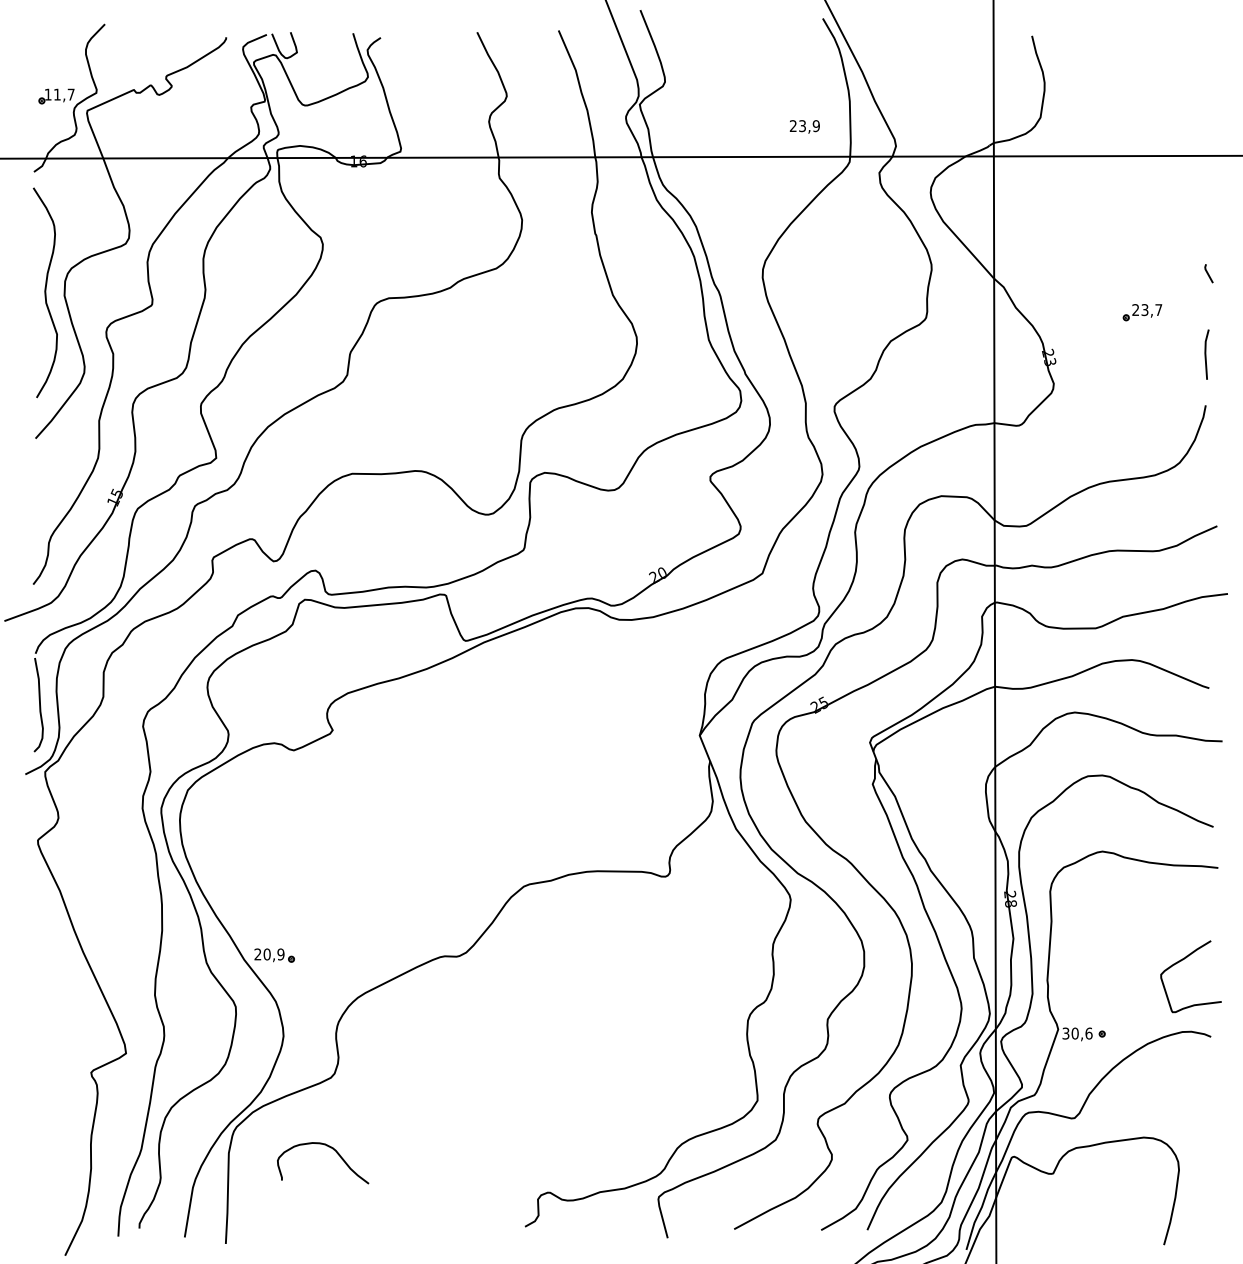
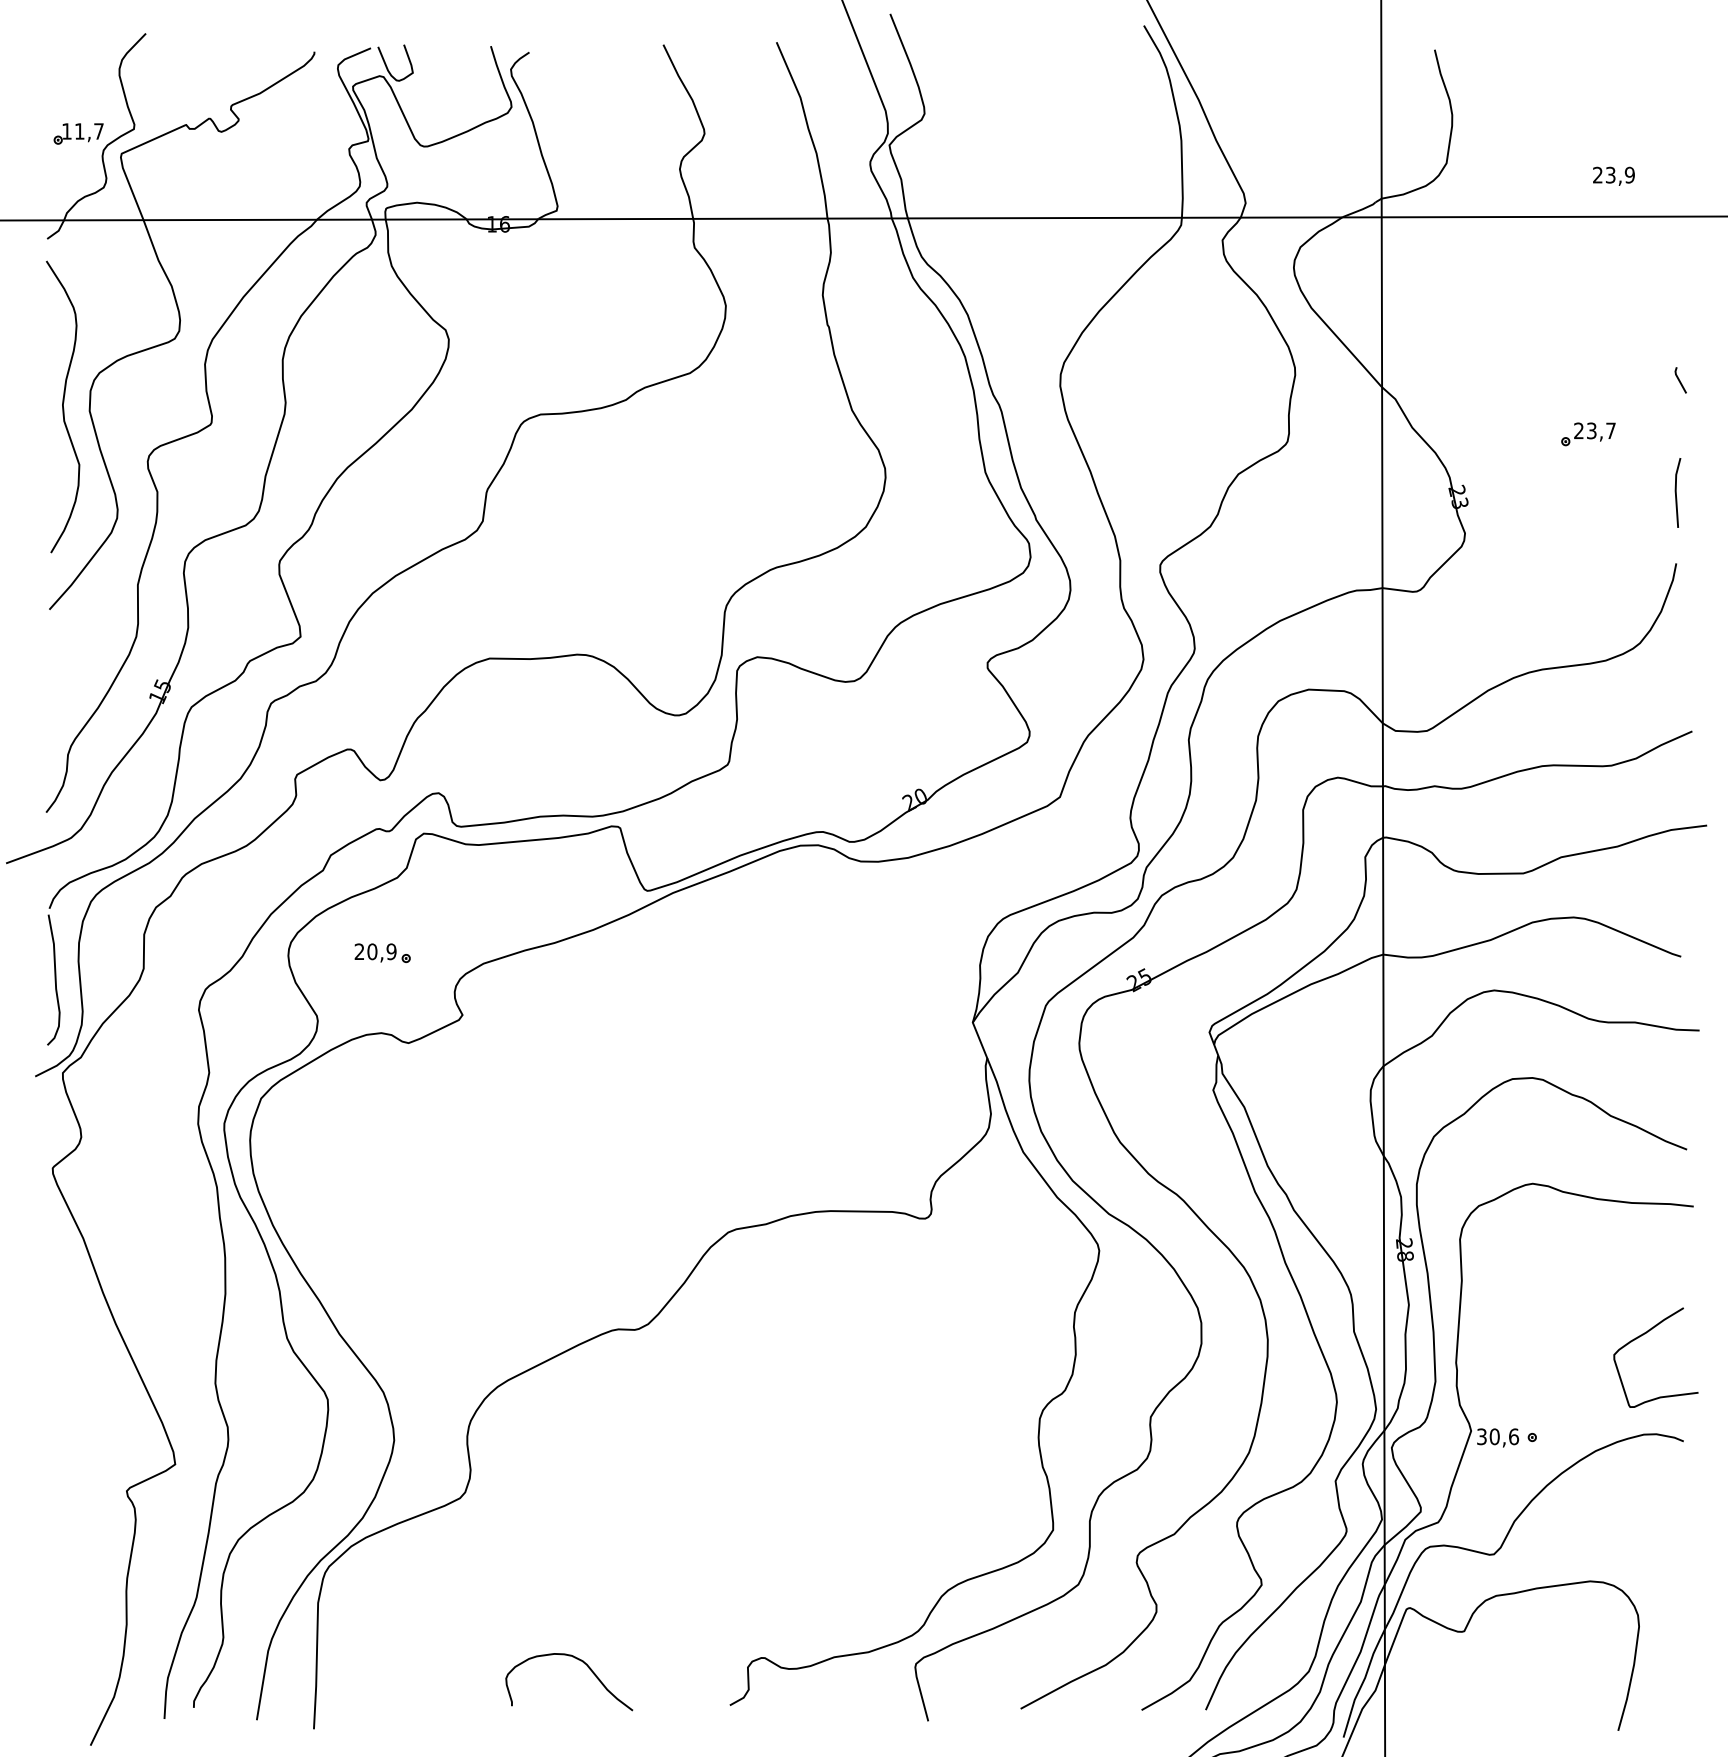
text: (804, 126) -> (1613, 175), moved
part: (274, 954) -> (382, 952), moved
curve: (336, 1152) -> (587, 1667), moved

